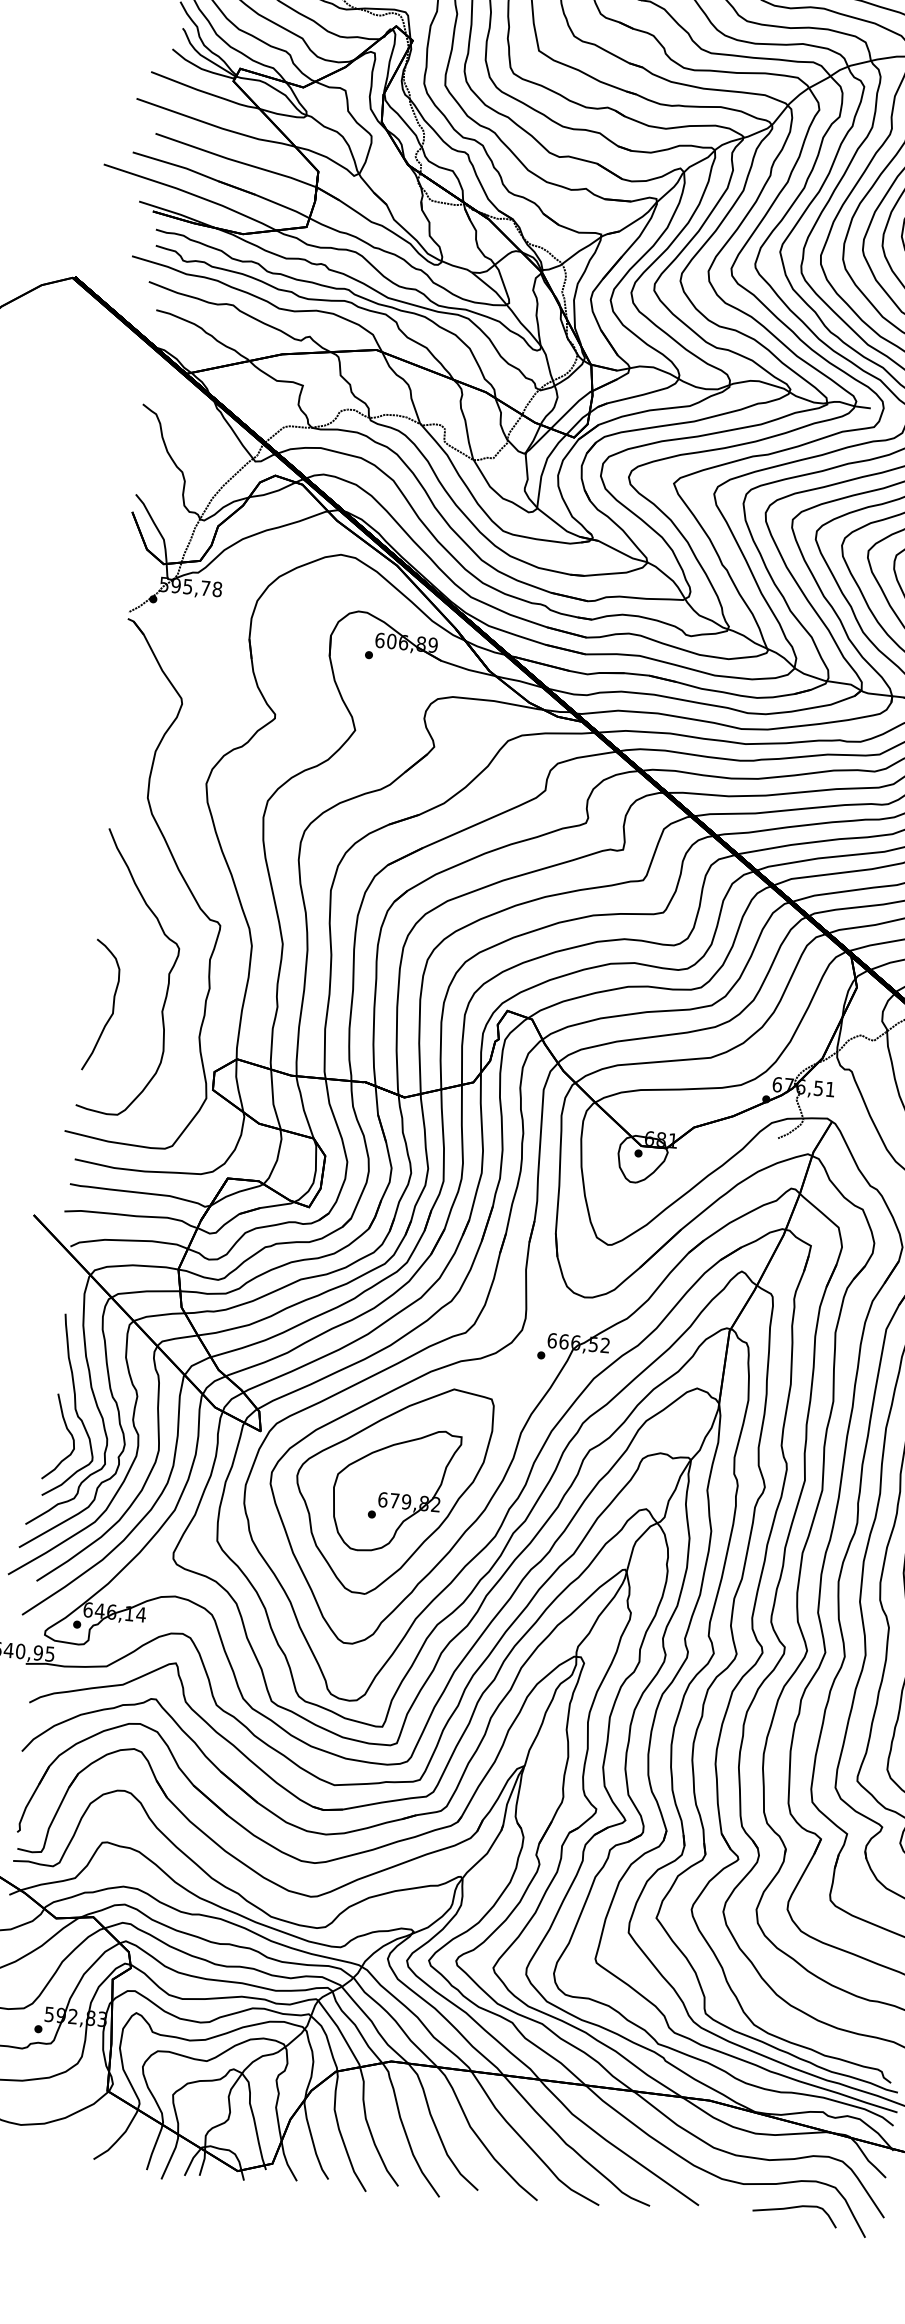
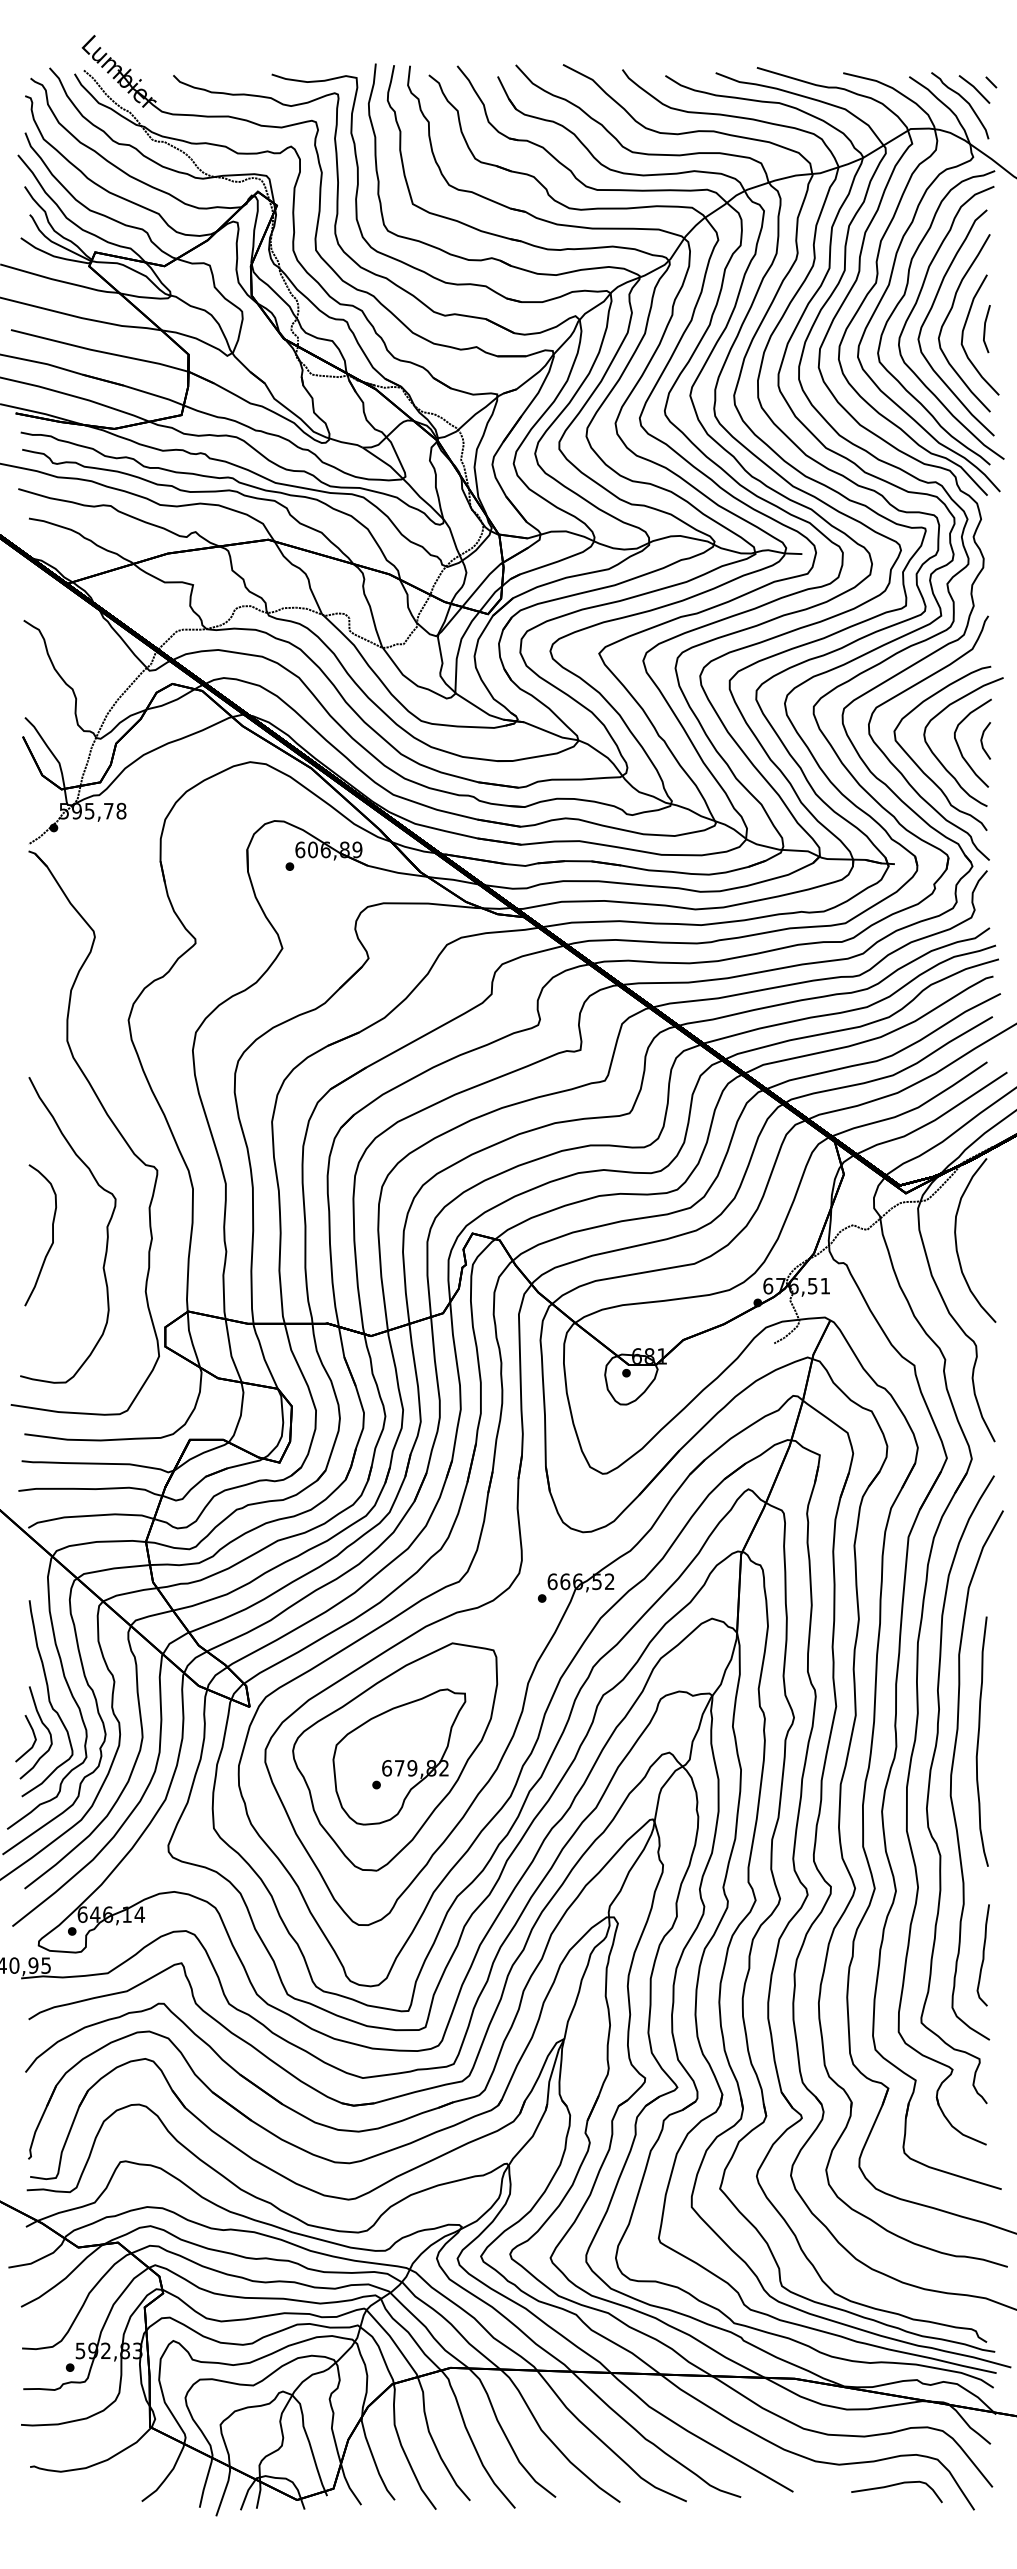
part: (113, 1006) -> (52, 1235), moved
part: (57, 1439) -> (33, 1735), added

